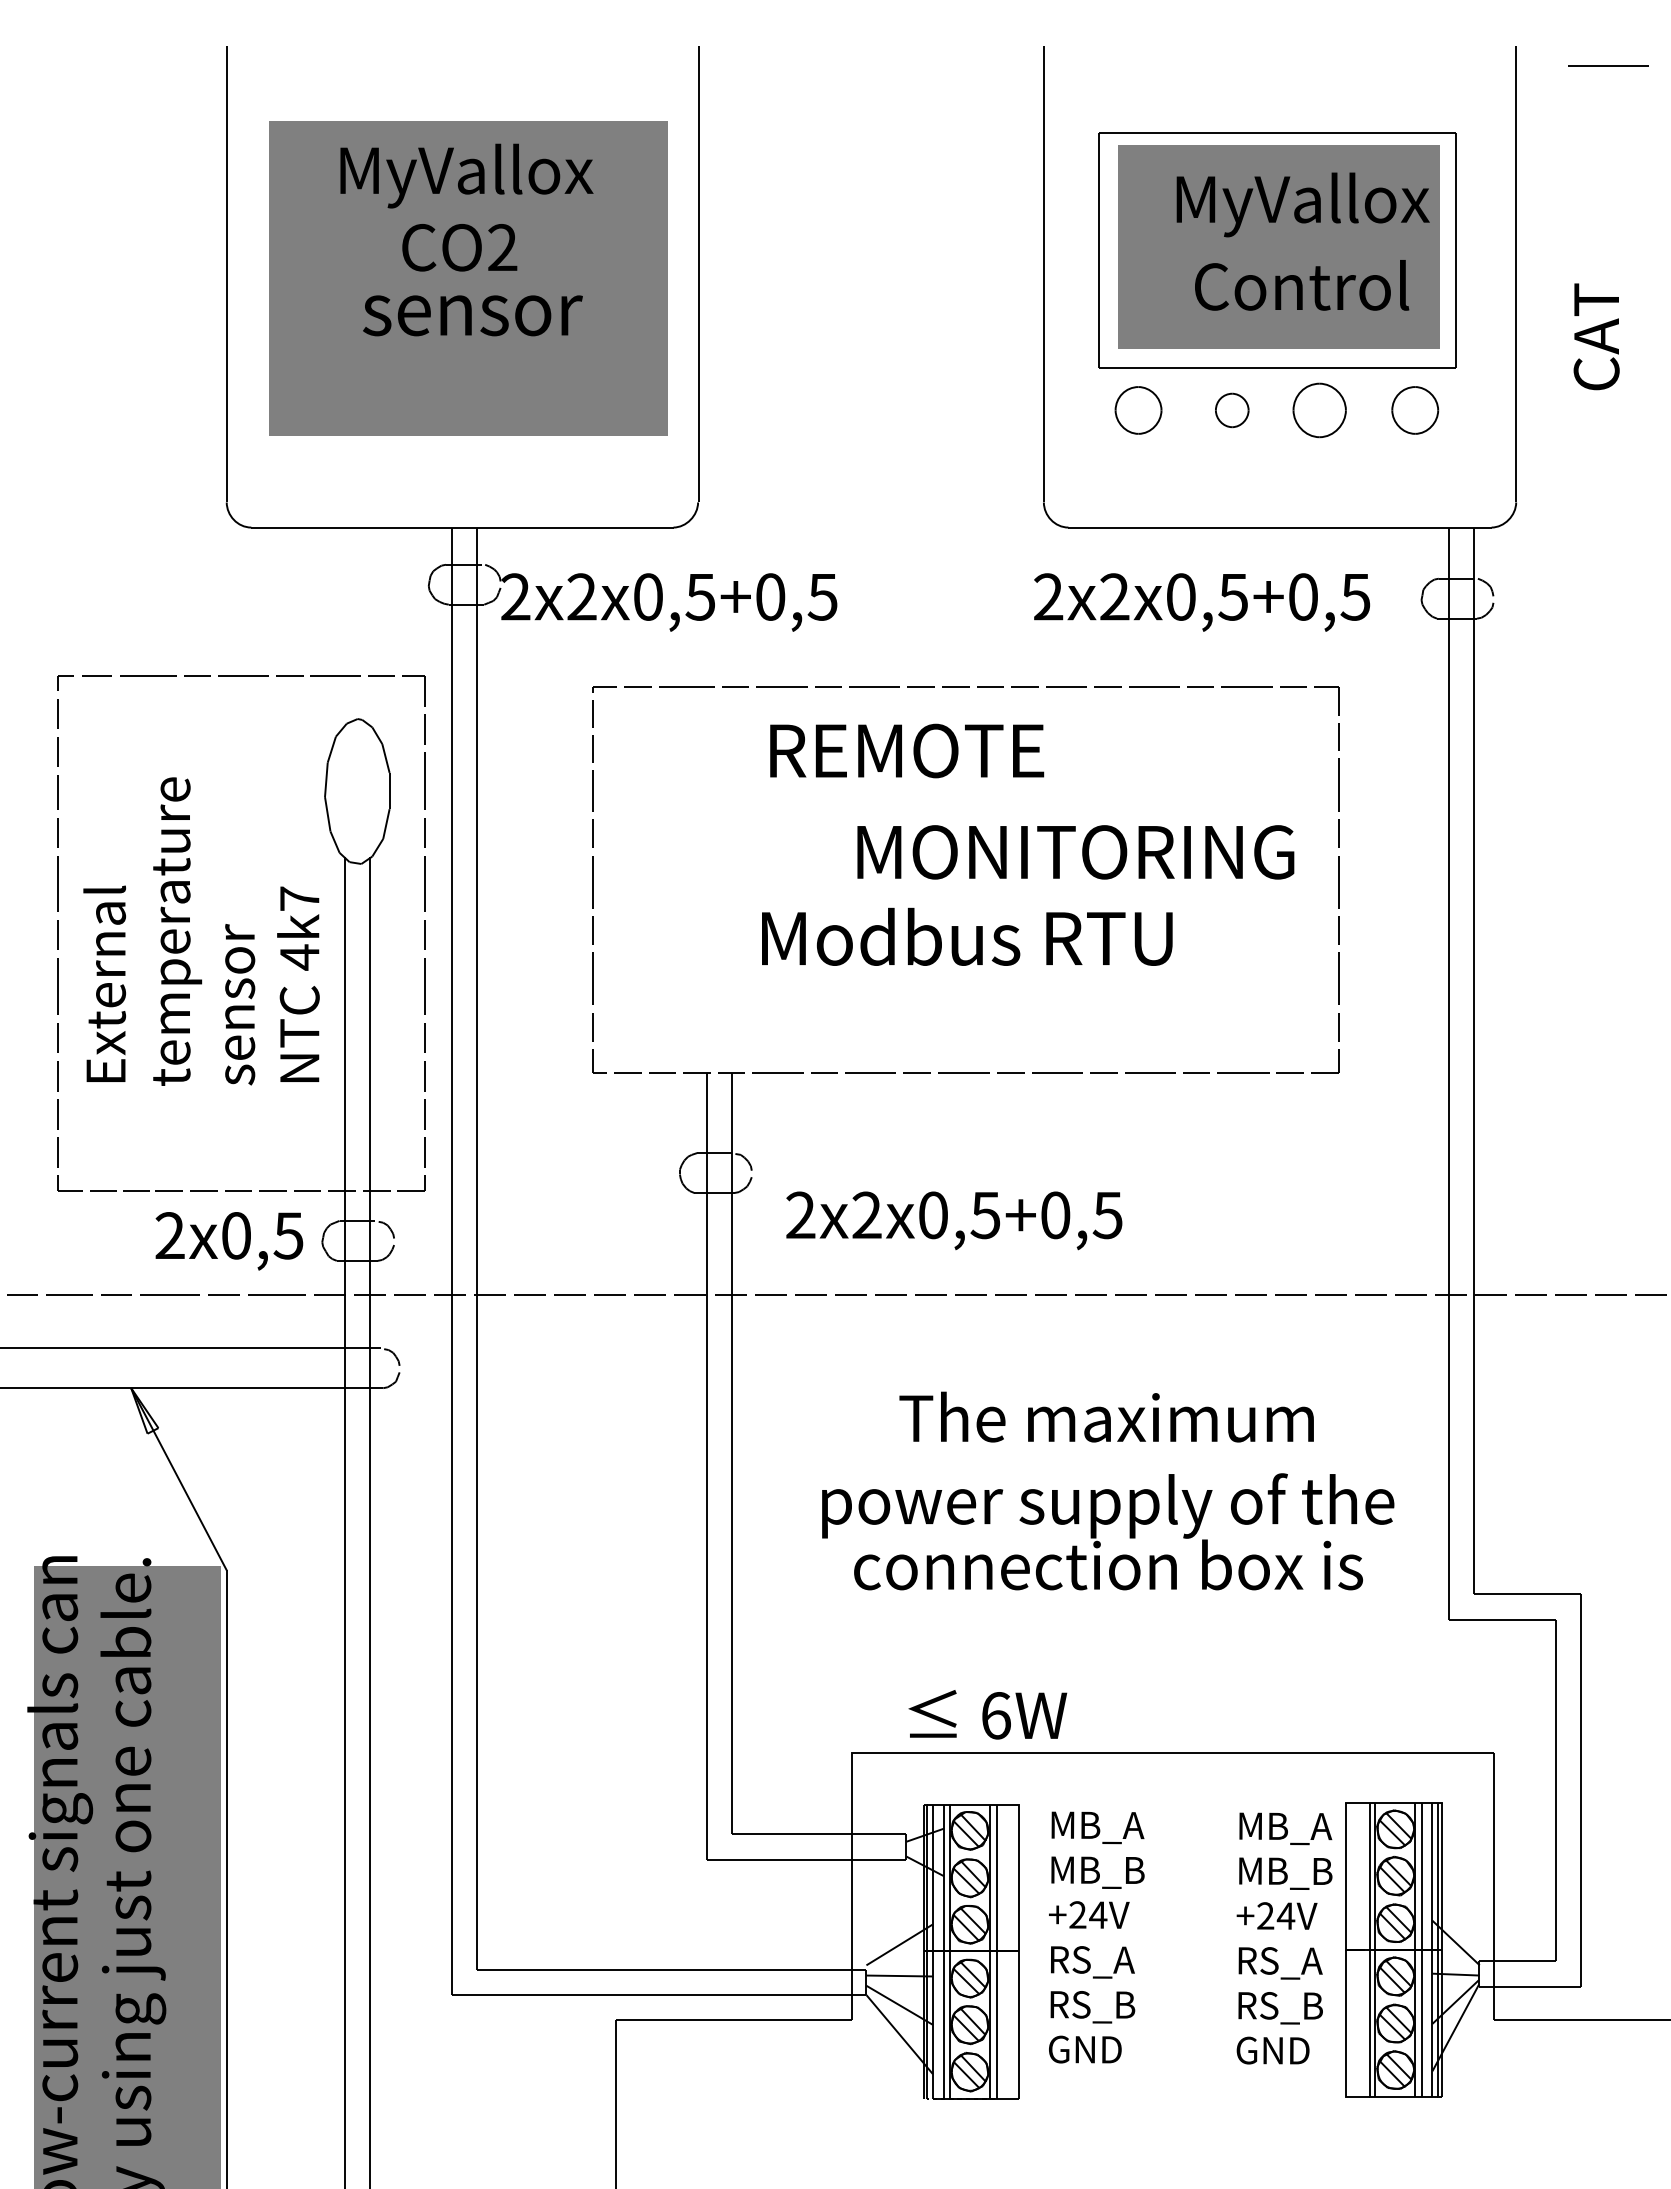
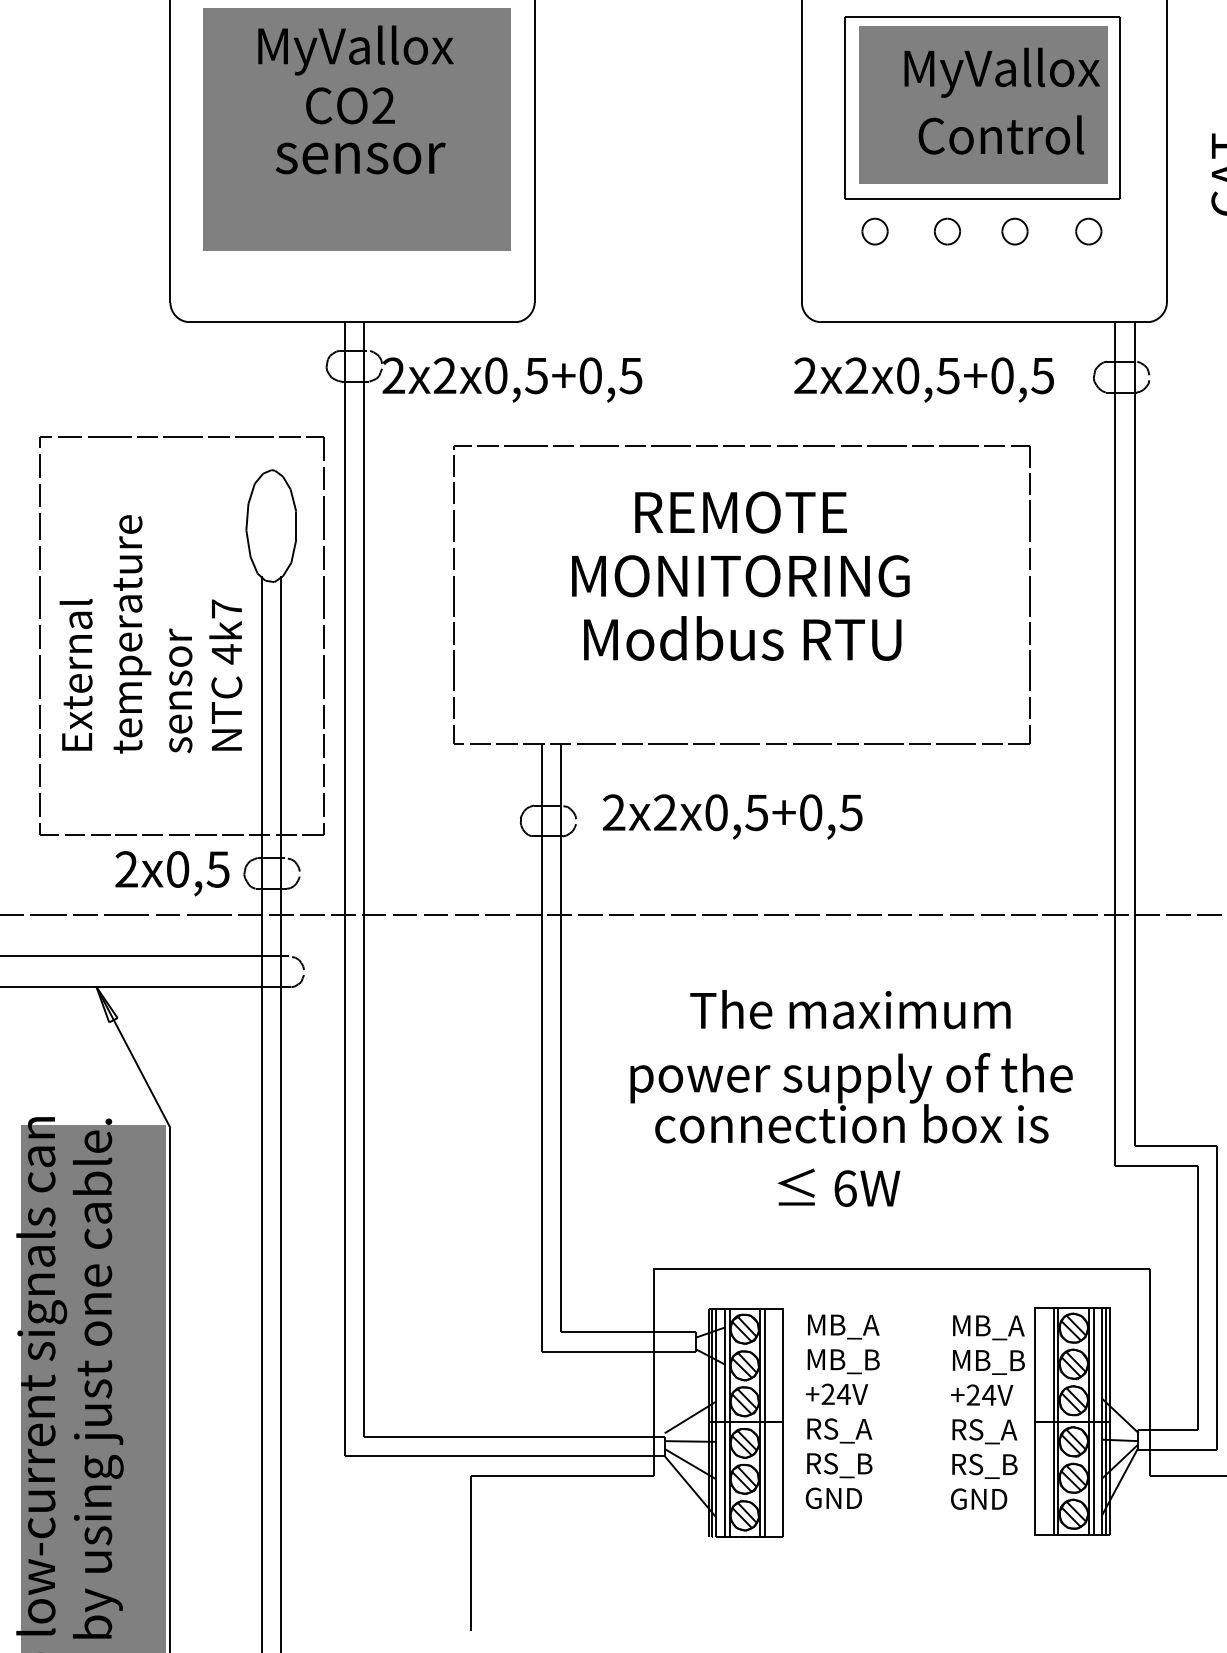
part: (1138, 410) -> (875, 231), size x0.71
part: (1319, 410) -> (1014, 231), size x0.62
part: (1414, 410) -> (1088, 231), size x0.71
text: (907, 750) -> (741, 512), moved
text: (1075, 852) -> (740, 576), moved
text: (954, 1220) -> (732, 816), moved
text: (987, 1714) -> (838, 1187), moved

